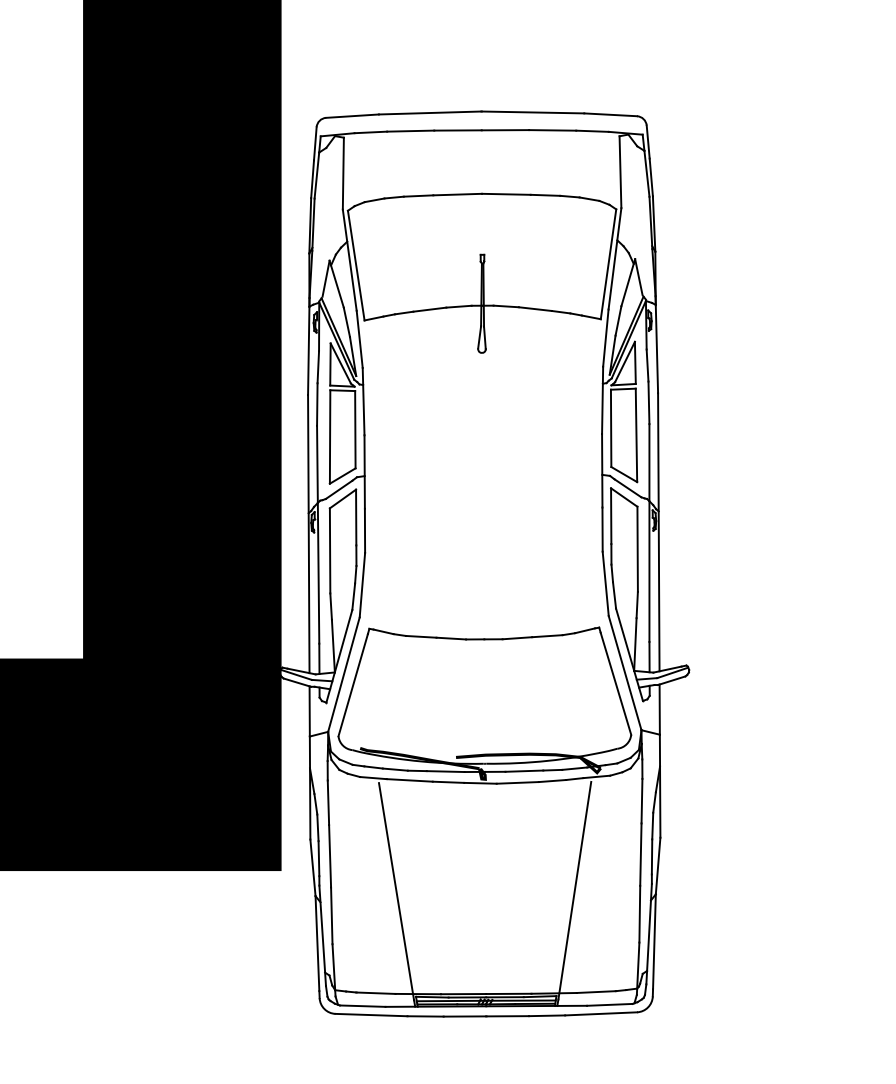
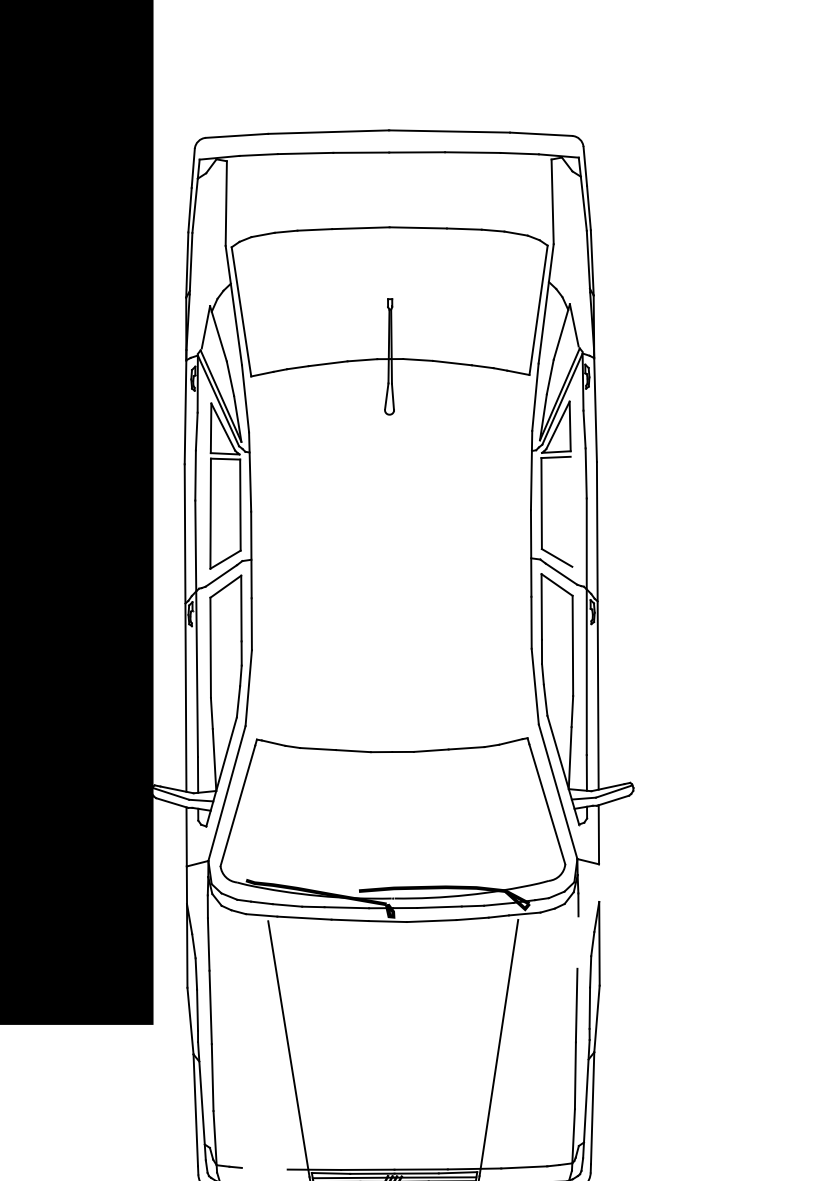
line: (636, 435) -> (571, 511), removed
line: (659, 750) -> (598, 882), removed
line: (641, 800) -> (577, 941), removed
line: (375, 992) -> (264, 1167), removed

